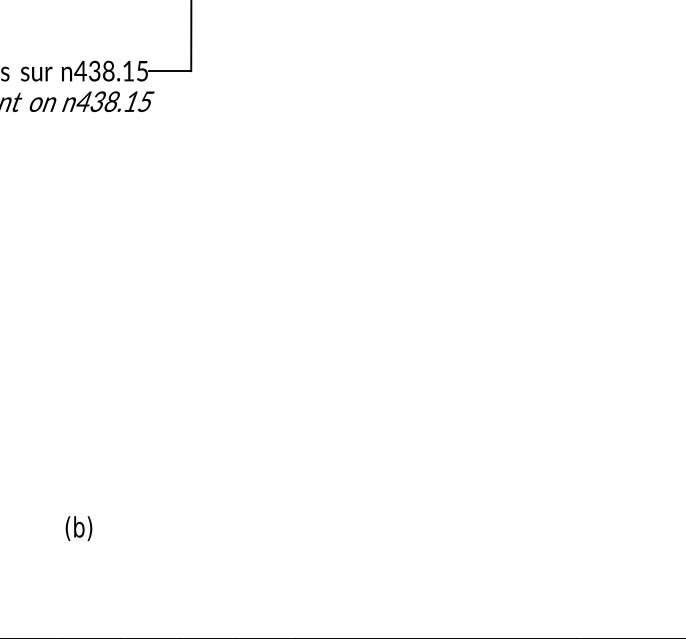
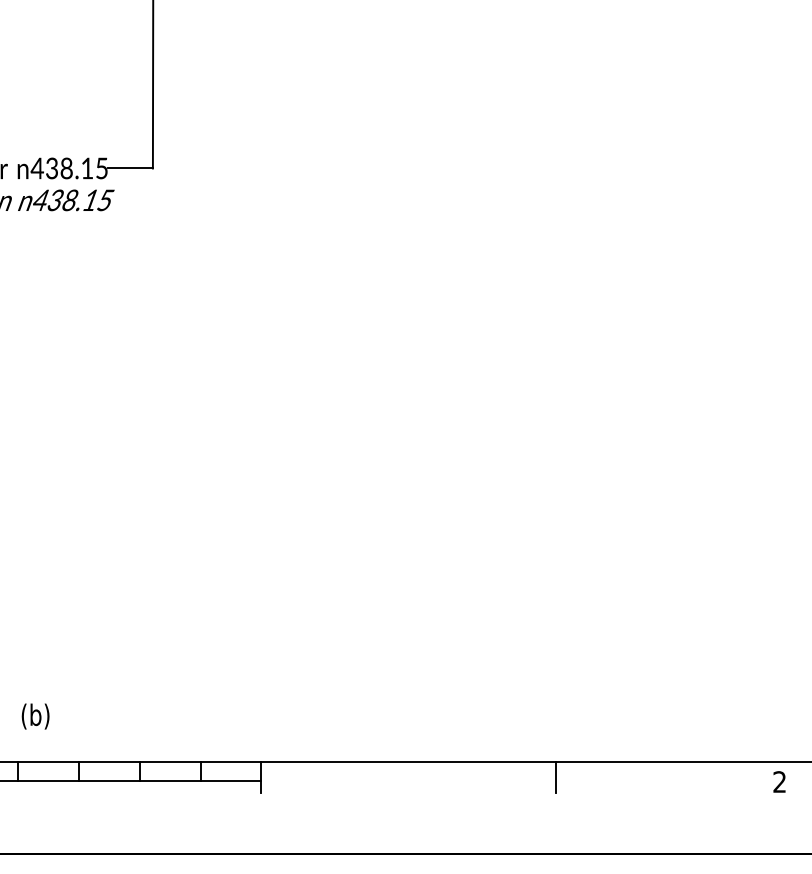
text: (78, 528) -> (35, 716), moved

